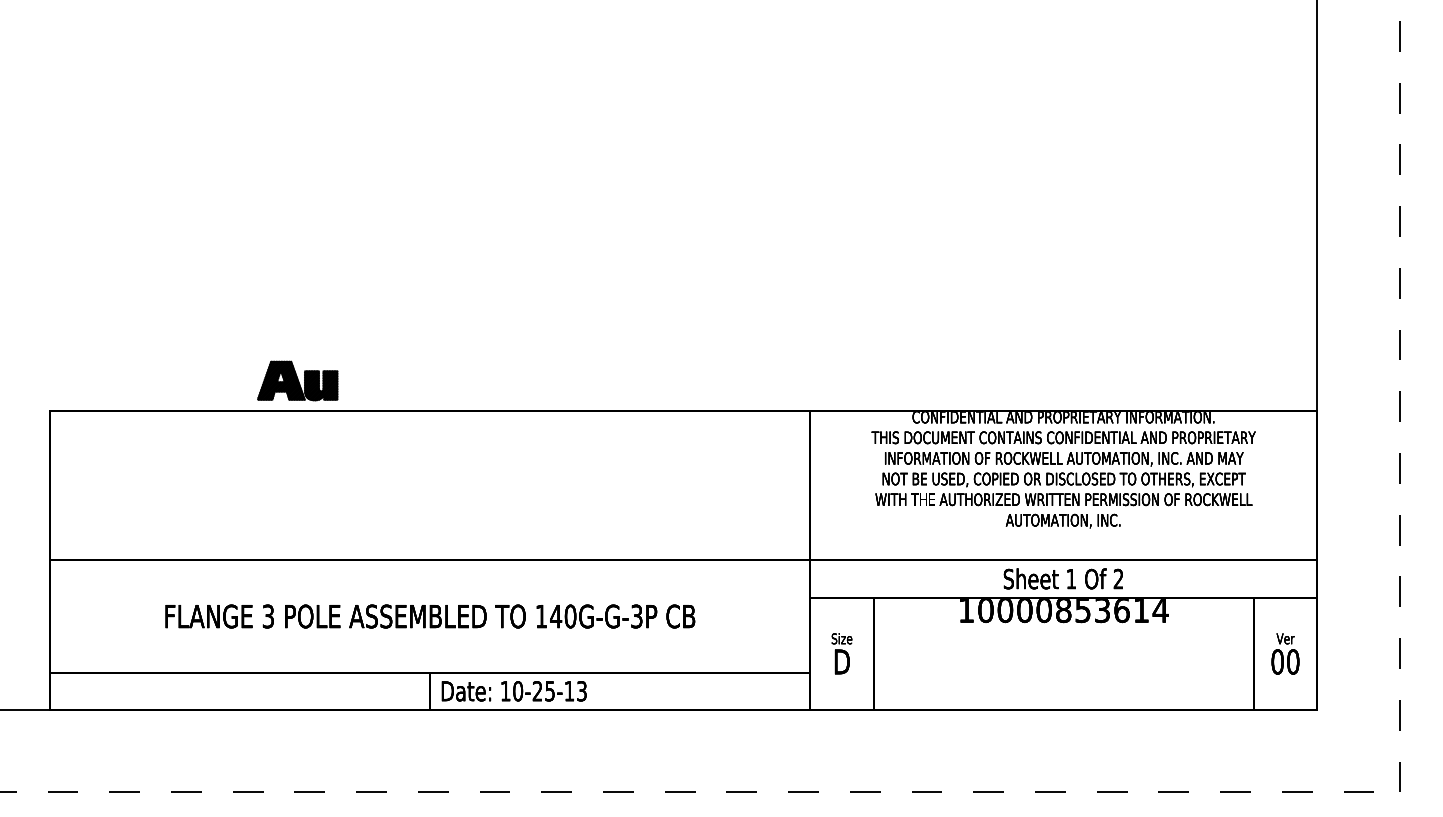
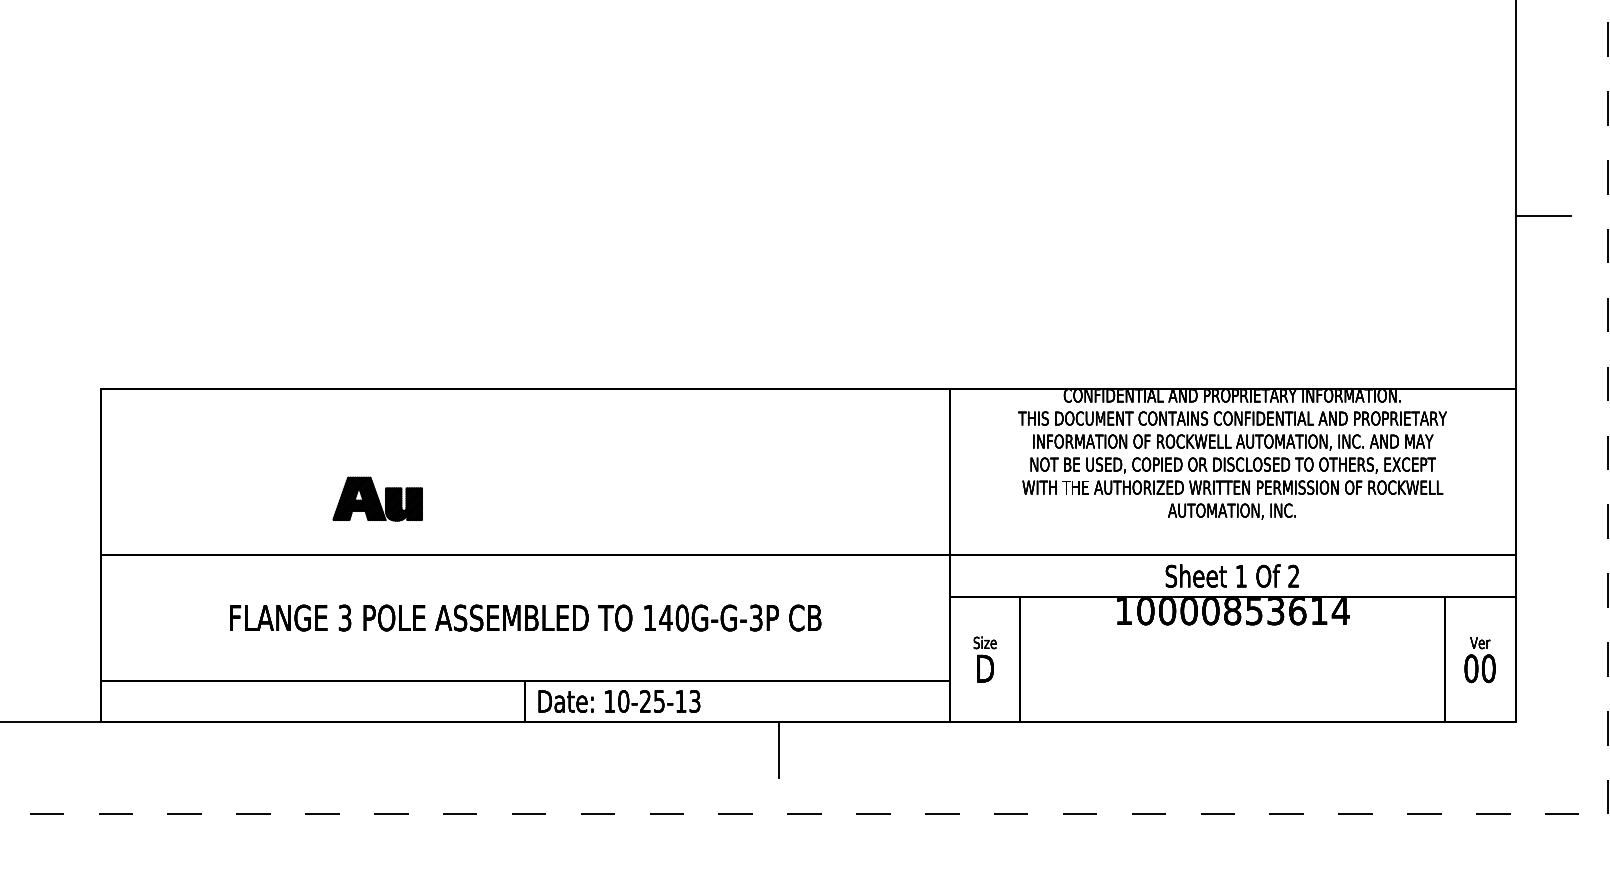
line: (1341, 256) -> (1542, 216), added
part: (297, 380) -> (377, 498), moved
line: (657, 734) -> (779, 749), added

